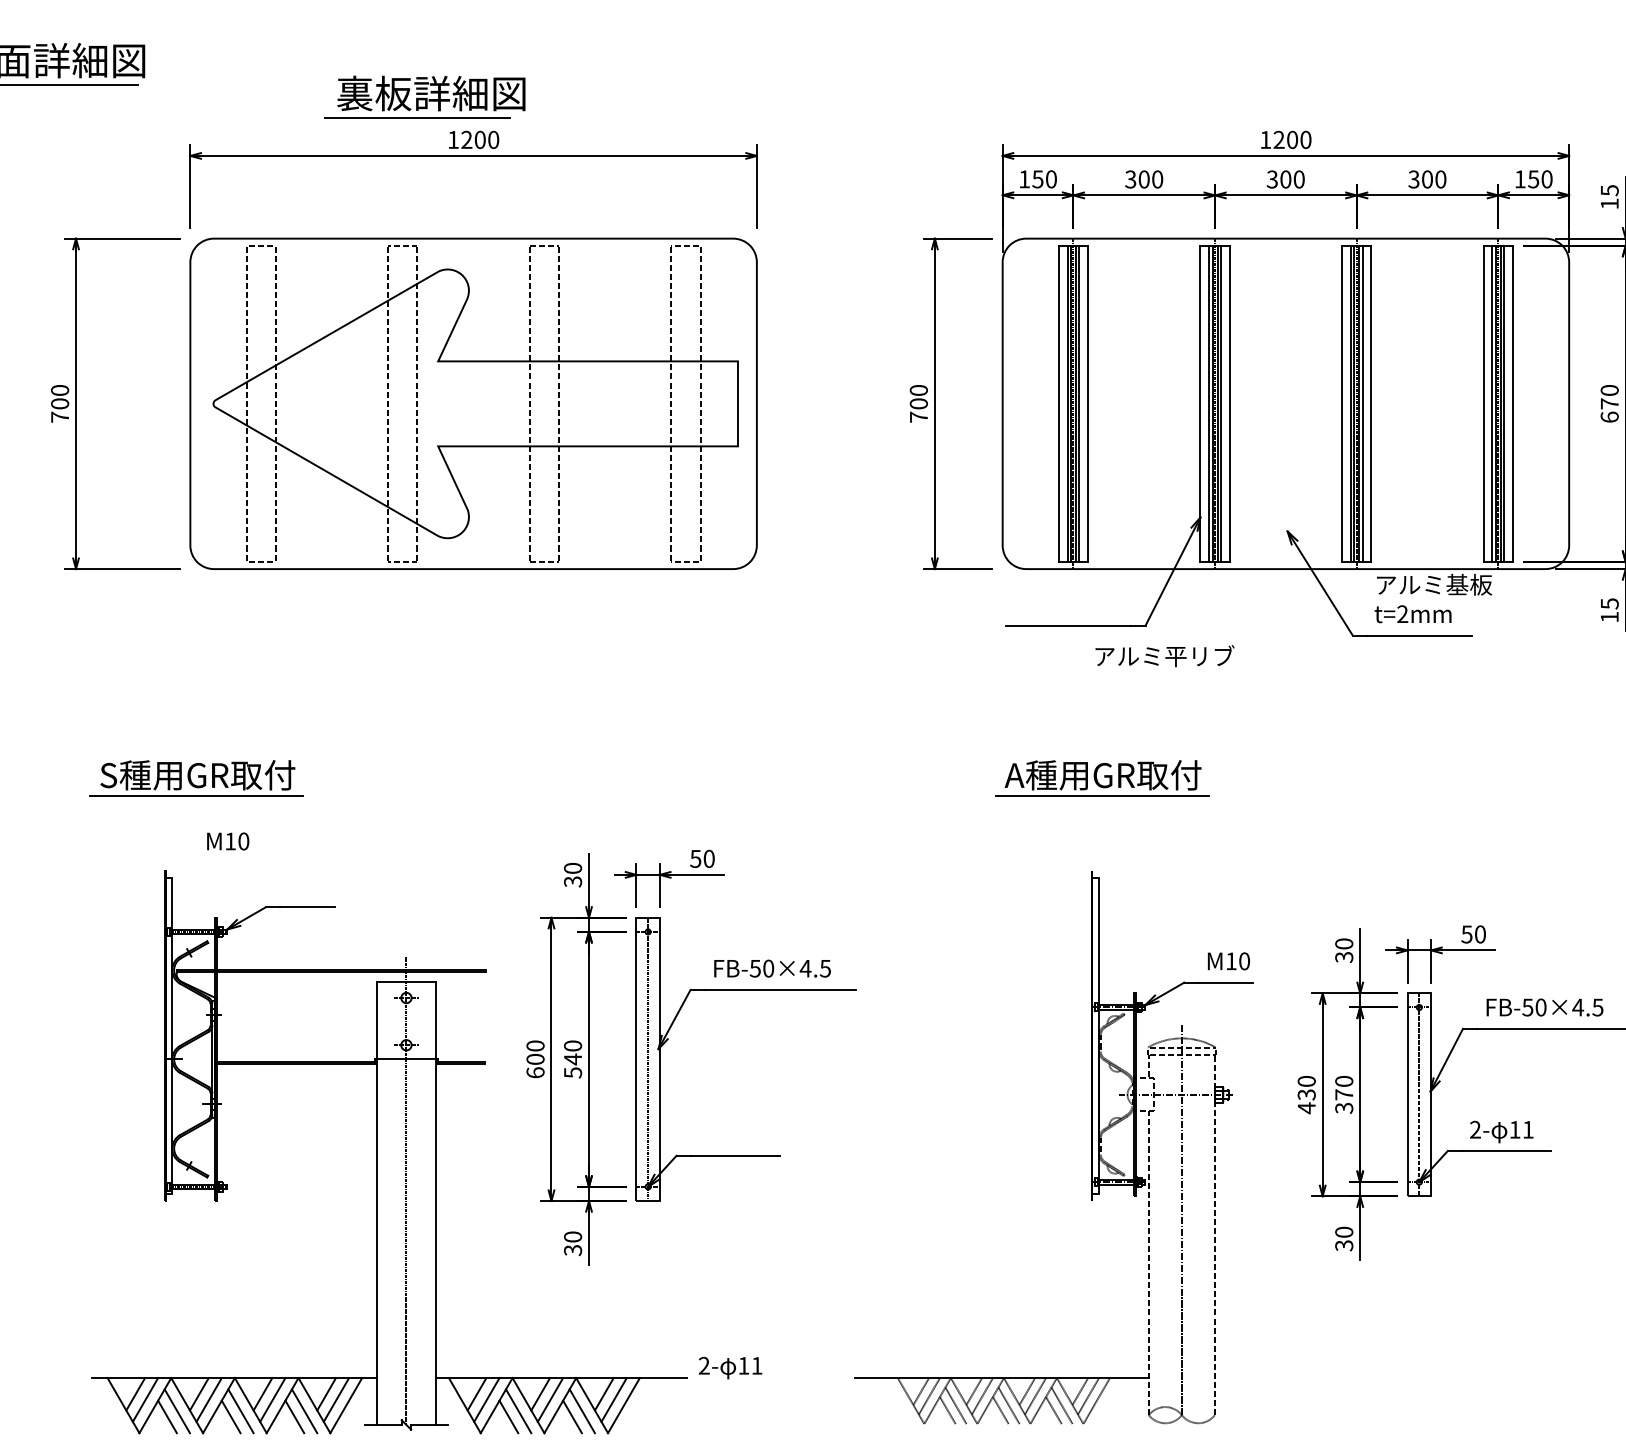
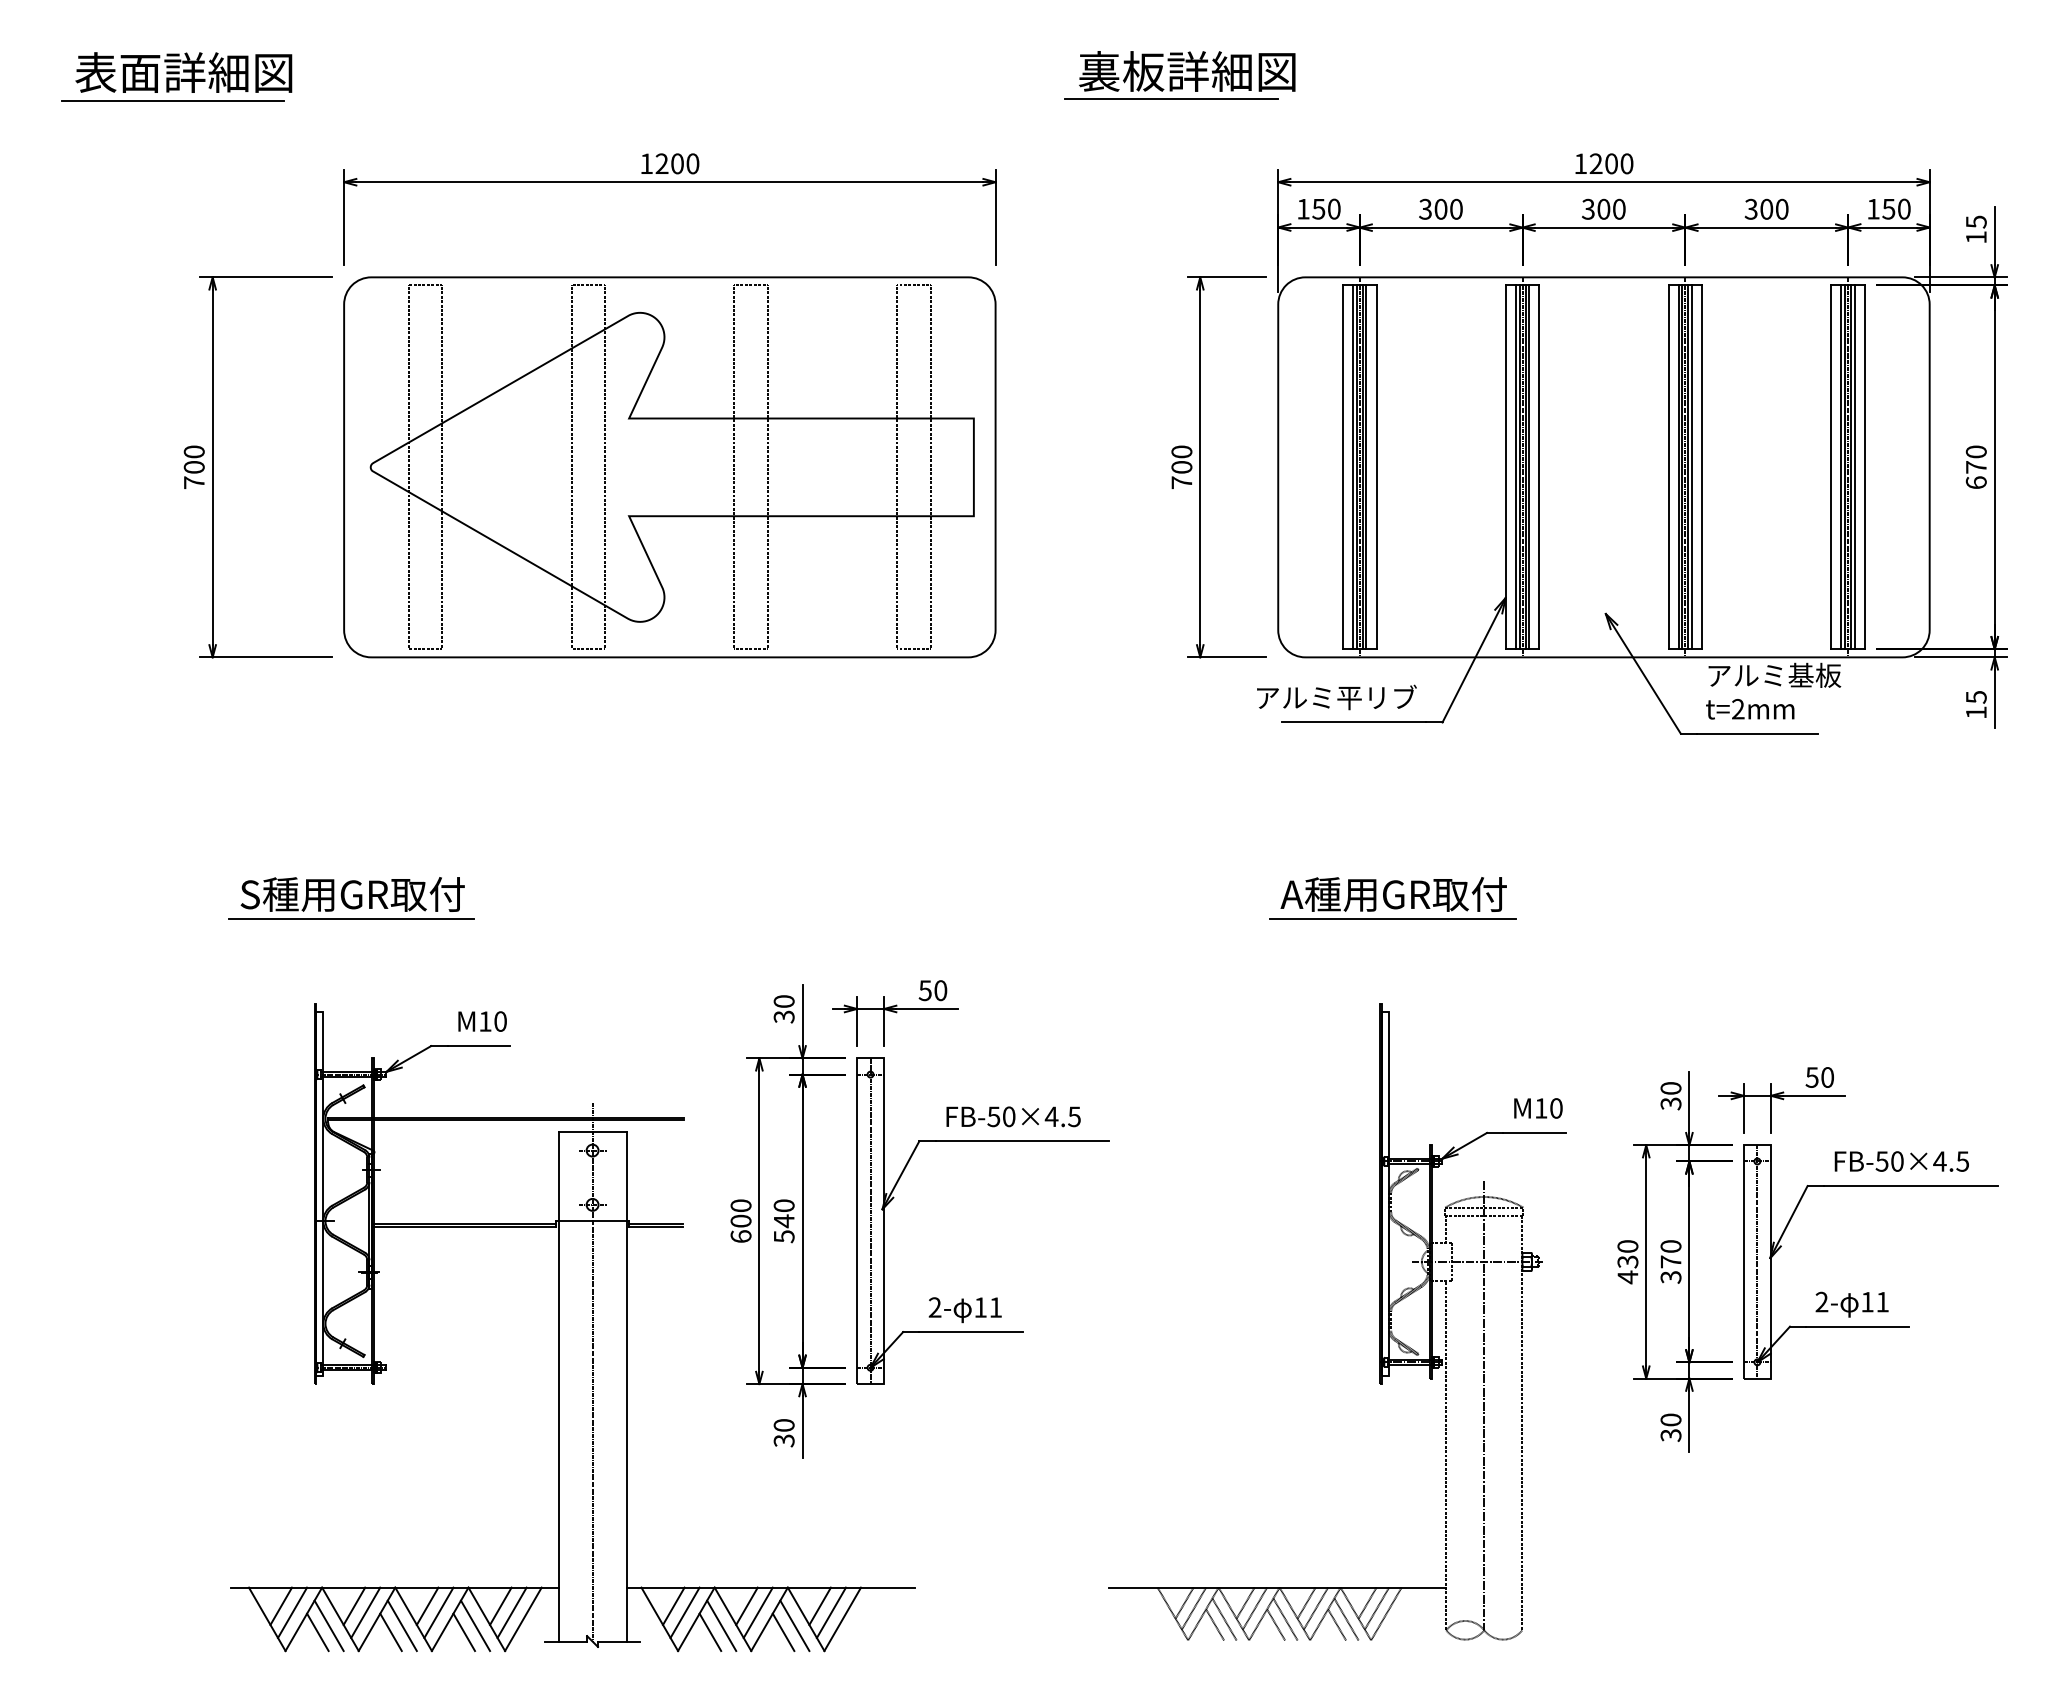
part: (424, 97) -> (1179, 75), moved
text: (1164, 656) -> (1336, 697), moved
text: (228, 841) -> (482, 1021), moved
text: (729, 1368) -> (964, 1310), moved

